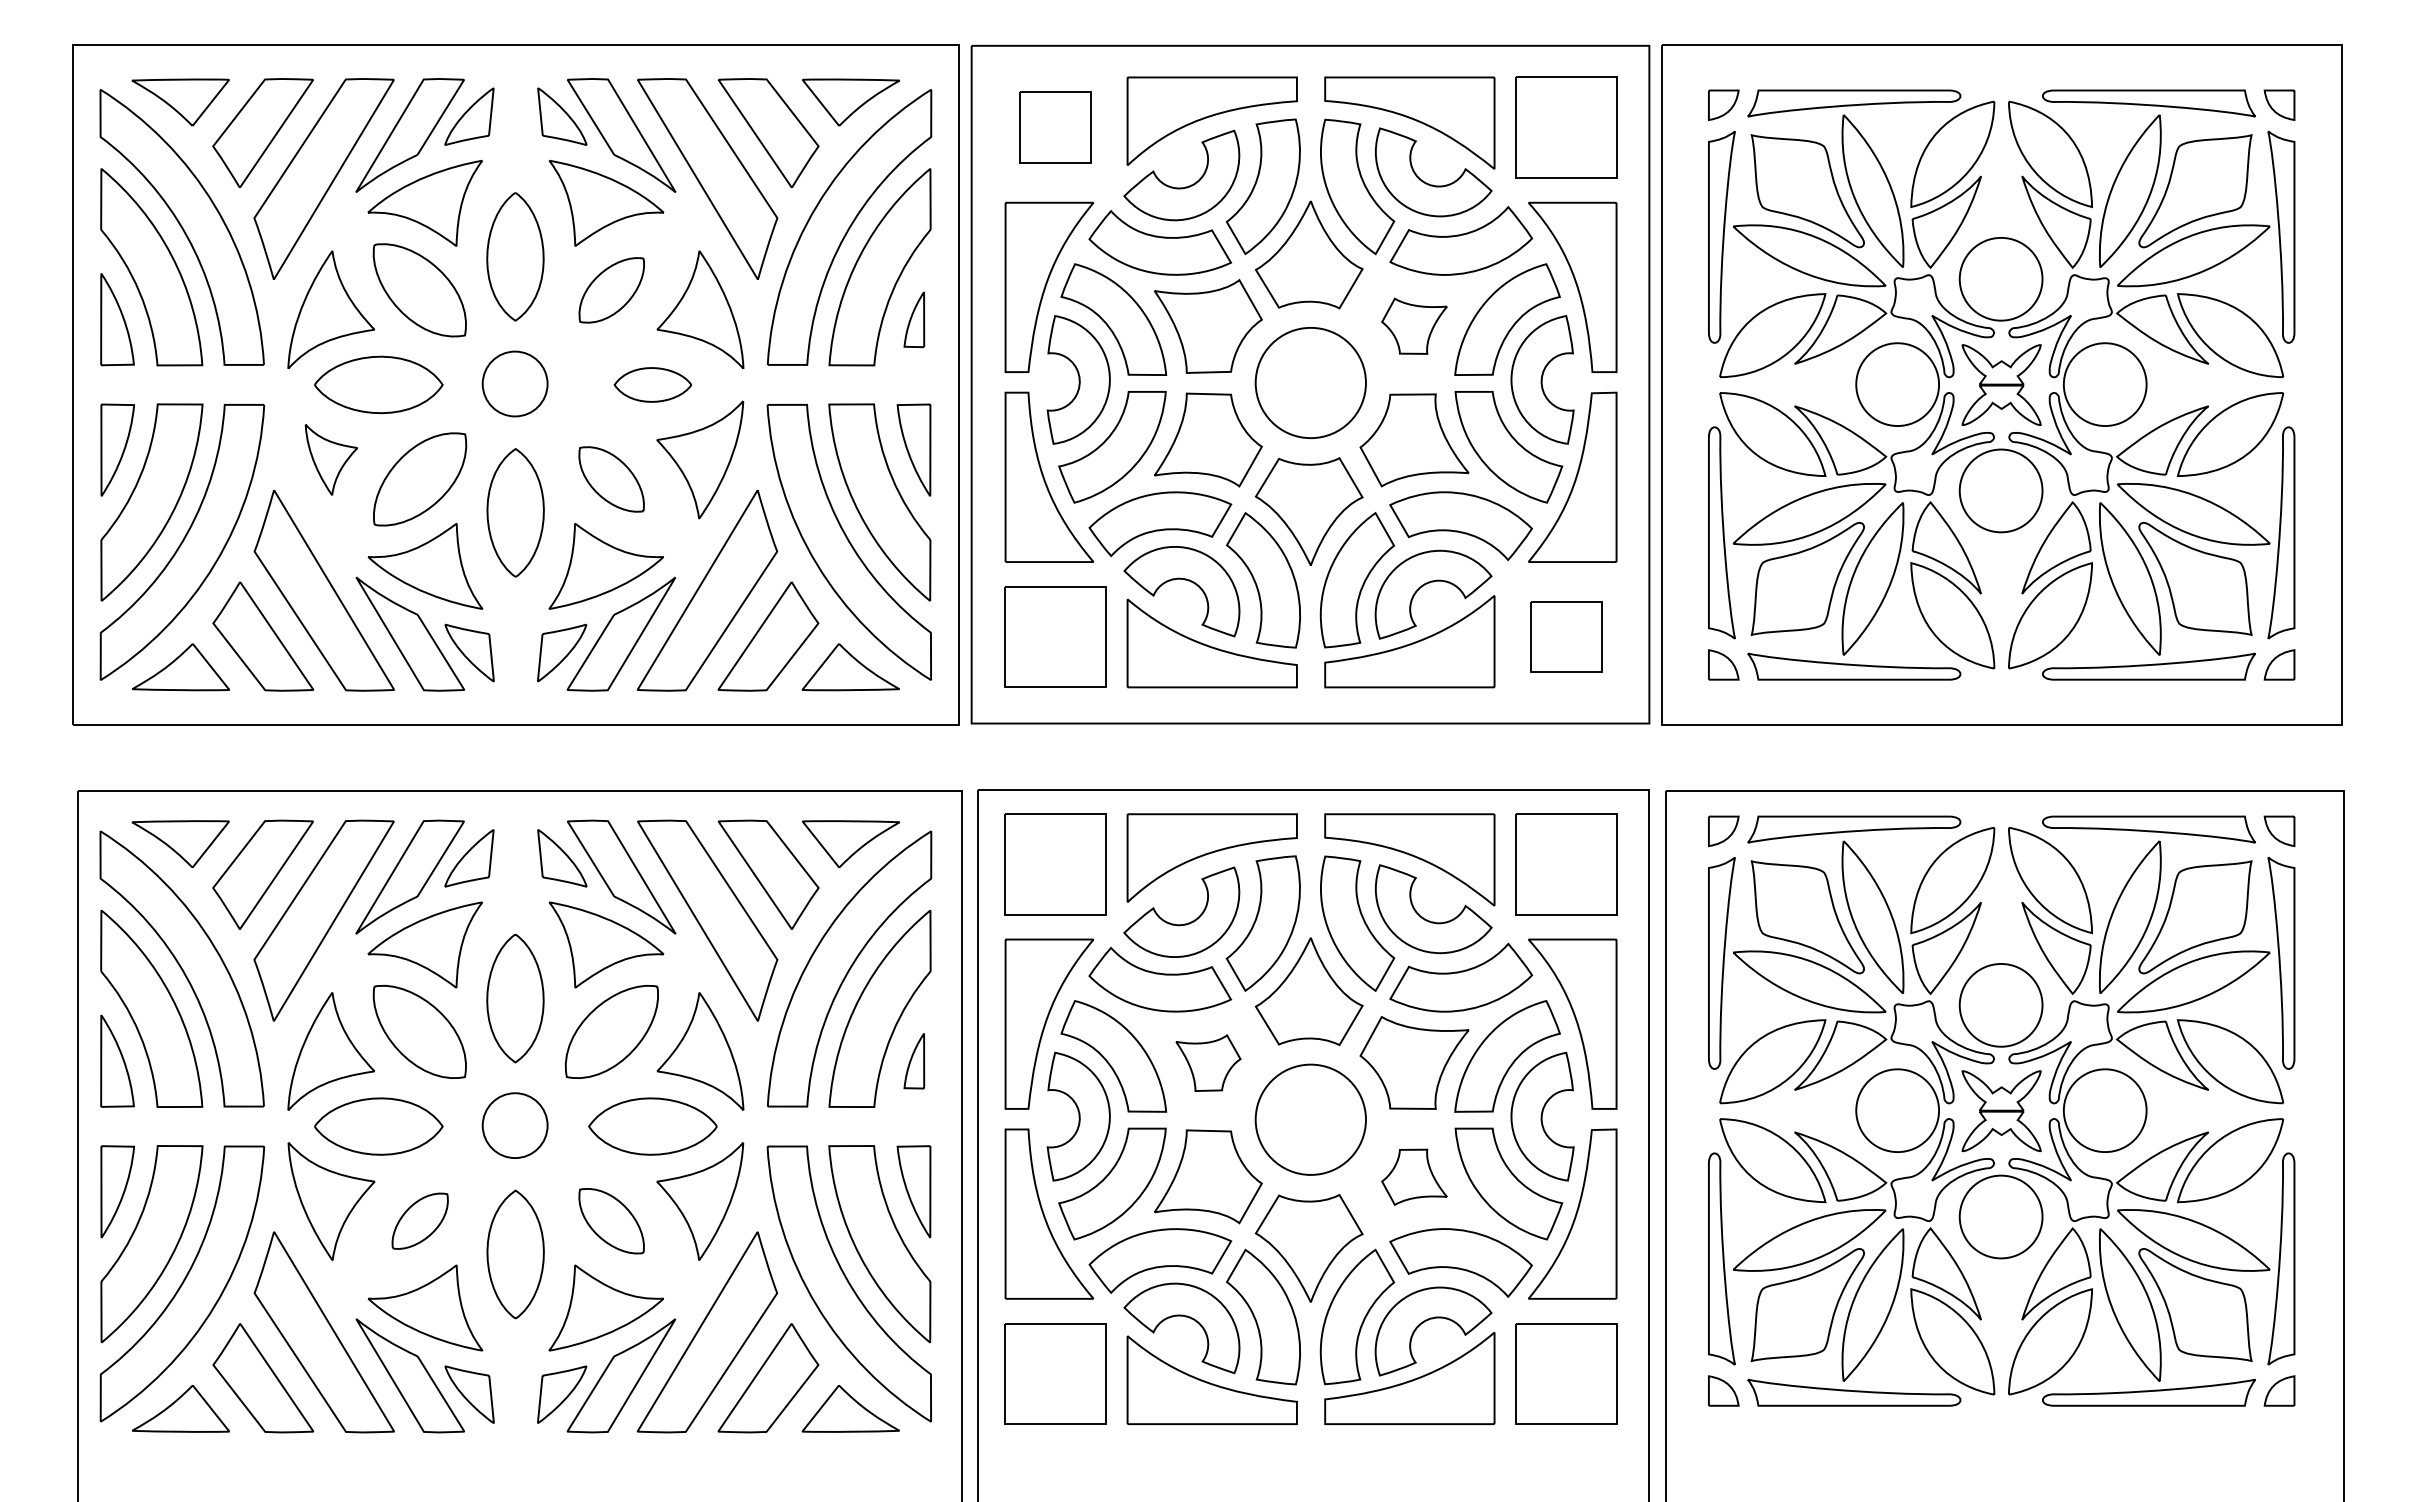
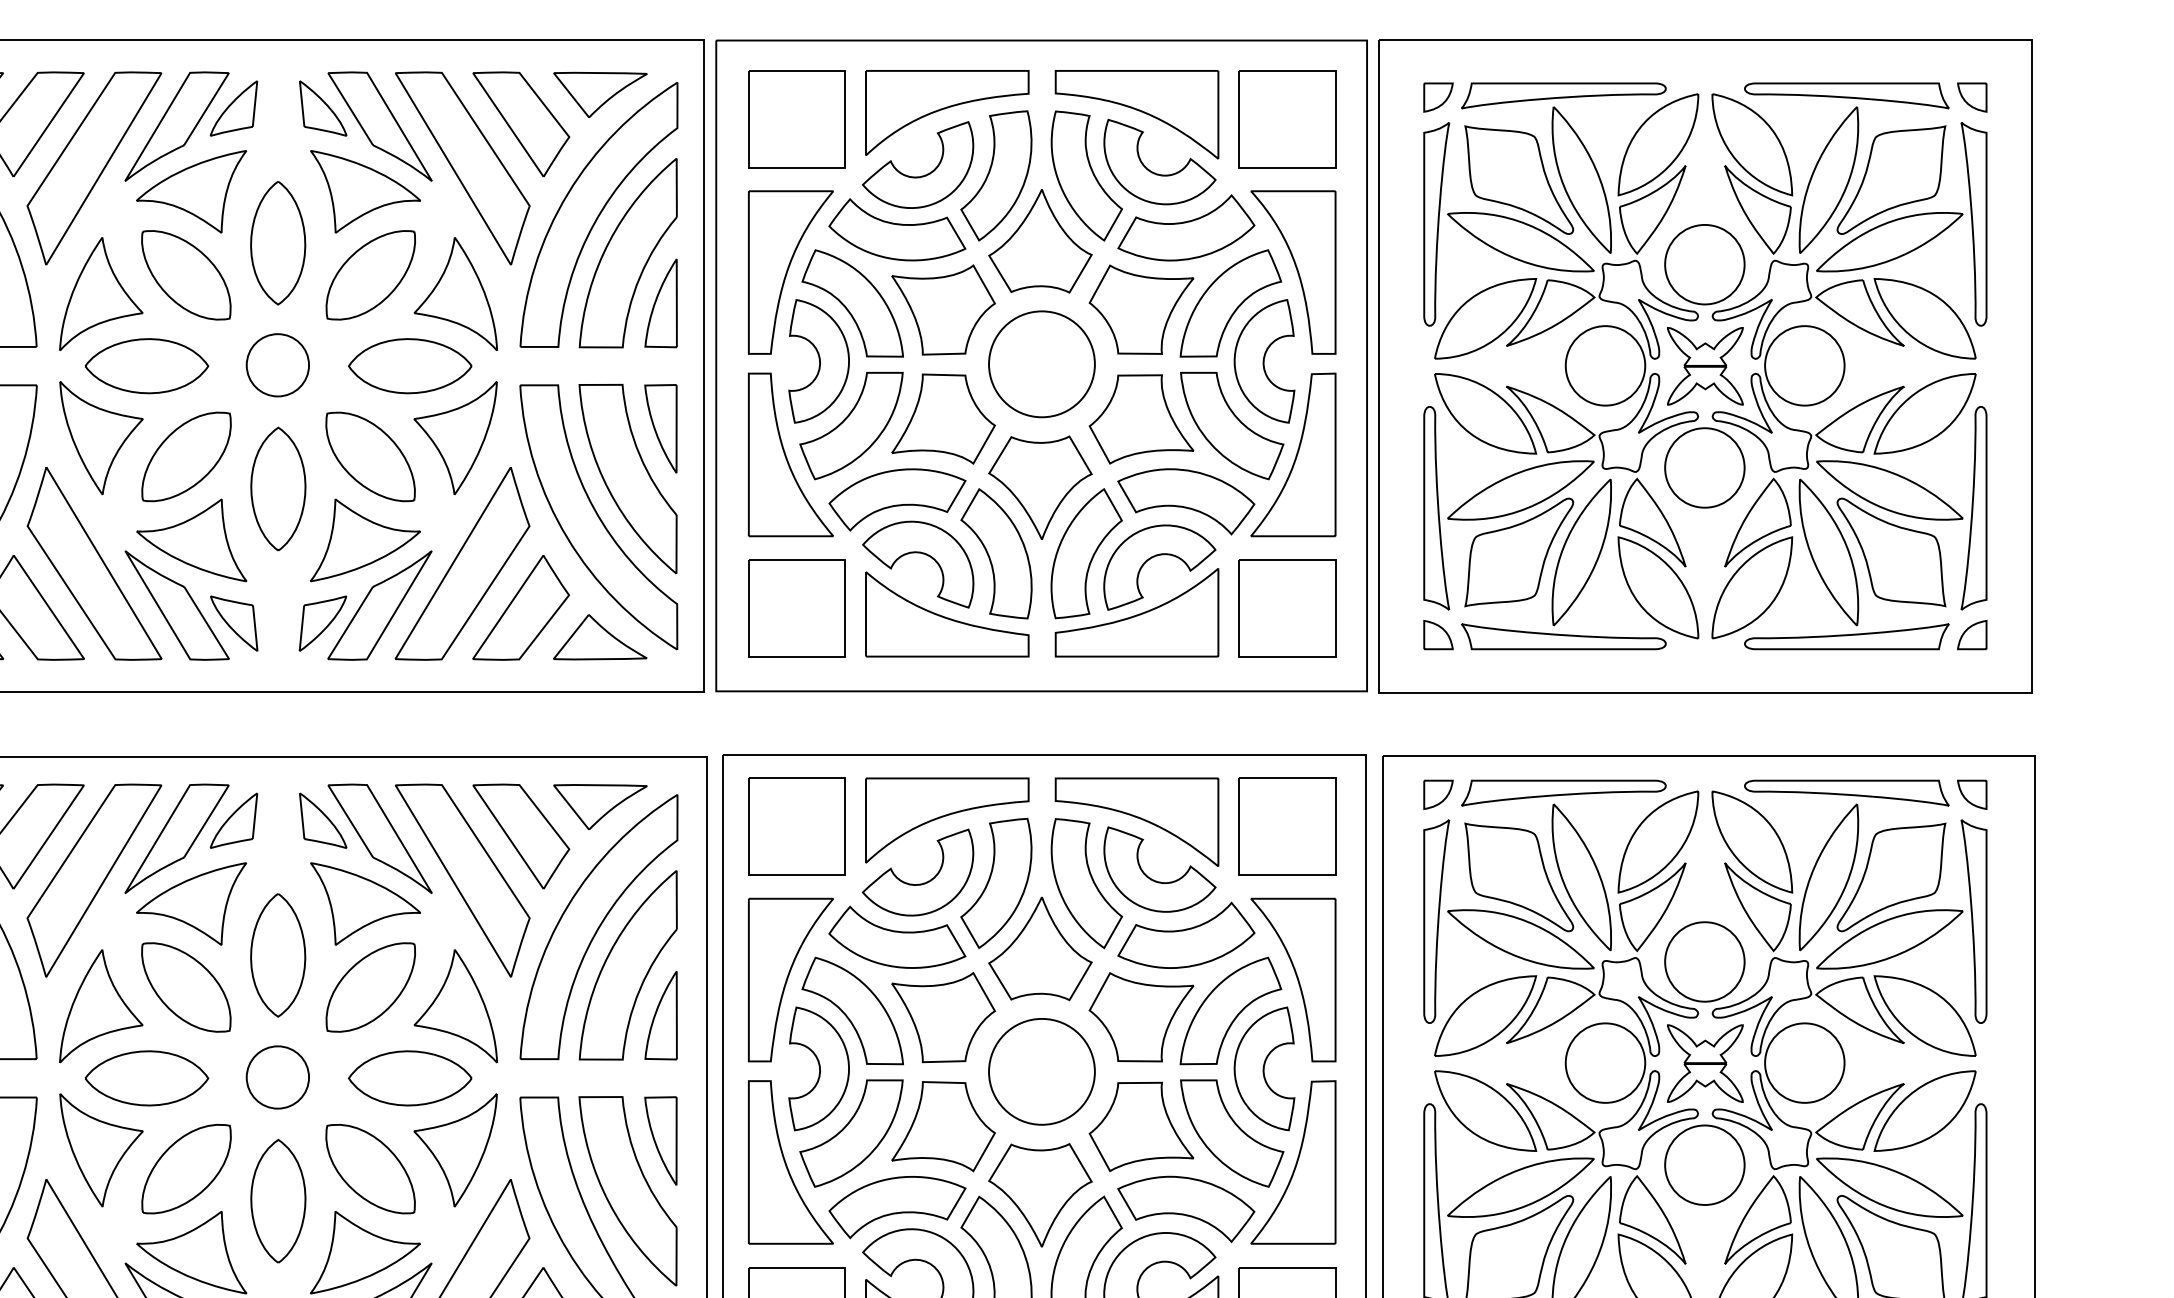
part: (1055, 127) -> (796, 118), size x1.43
part: (611, 290) -> (370, 275), size x1.43
part: (914, 319) -> (661, 303), size x1.67
part: (1414, 326) -> (1141, 310), size x1.67
part: (652, 384) -> (409, 365), size x1.67
part: (331, 459) -> (101, 437), size x1.67
part: (611, 479) -> (370, 456), size x1.43
part: (1566, 636) -> (1287, 607), size x1.43
part: (914, 1060) -> (661, 1014), size x1.67
part: (1208, 1062) -> (943, 1016), size x1.67
part: (1414, 1177) -> (1141, 1127), size x1.67
part: (420, 1221) -> (186, 1169), size x1.67
part: (611, 1221) -> (370, 1169), size x1.43

